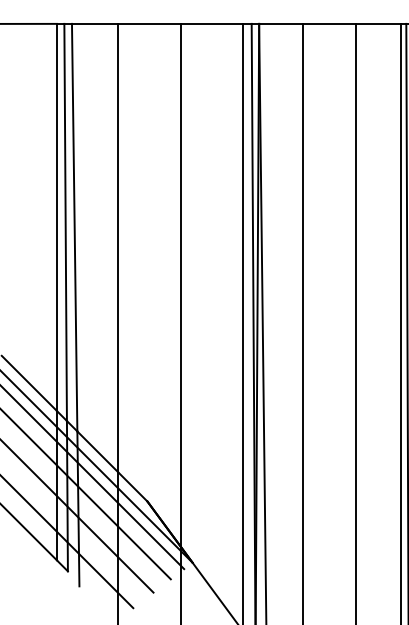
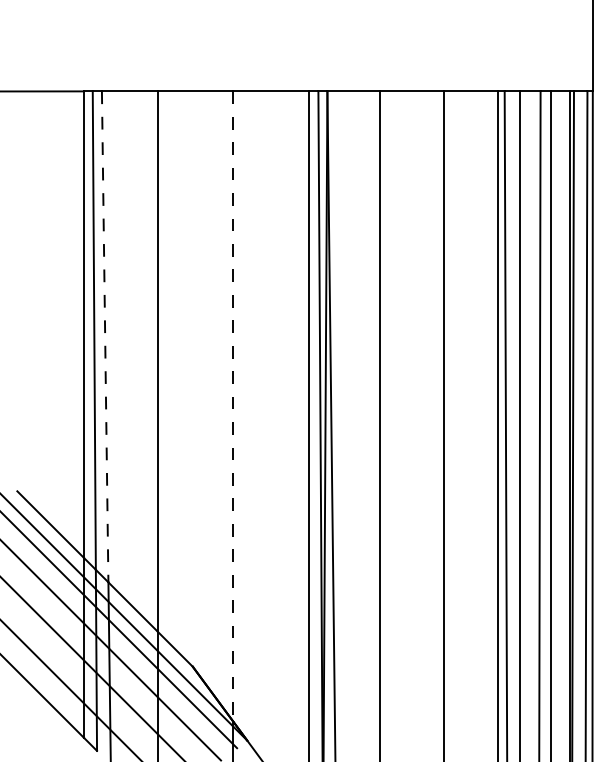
line: (74, 227) -> (105, 336), solid -> dashed
line: (181, 286) -> (233, 407), solid -> dashed

